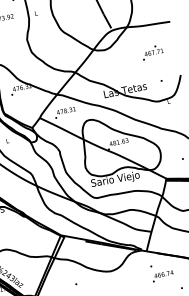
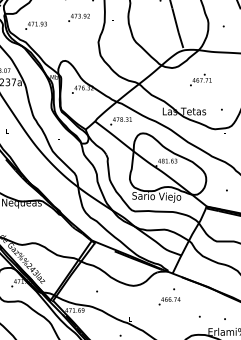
text: (152, 52) -> (200, 79), moved
text: (162, 276) -> (169, 301), moved

